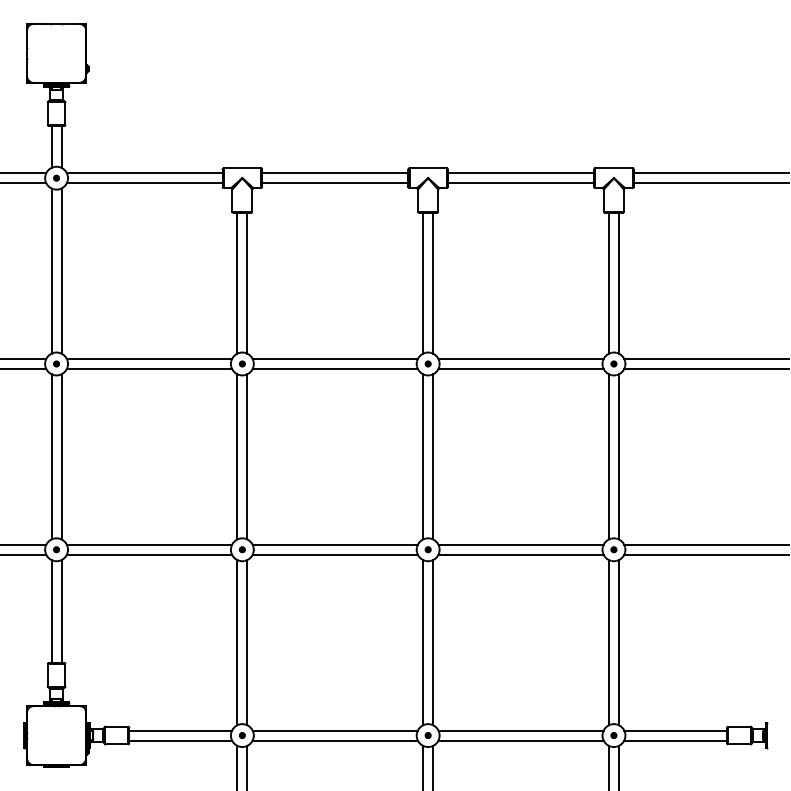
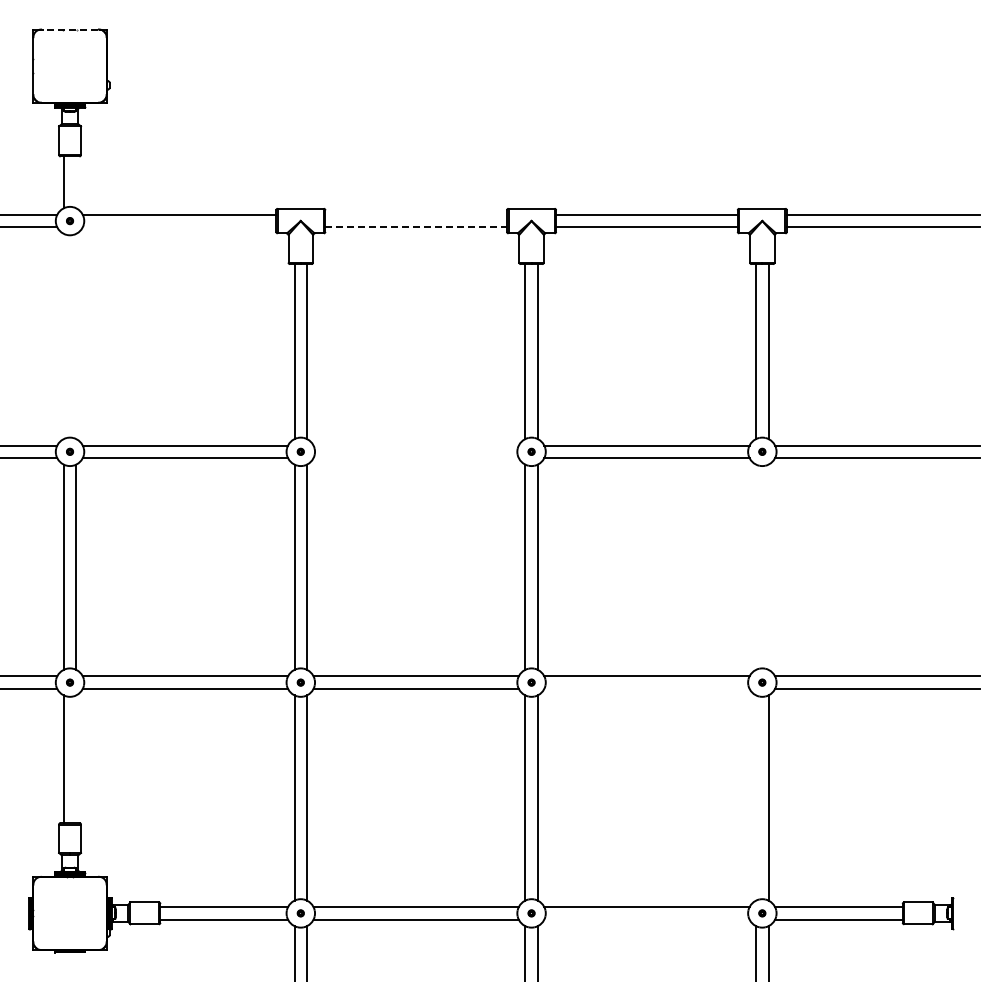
line: (56, 23) -> (69, 29), solid -> dashed
line: (61, 147) -> (76, 182), removed
line: (334, 172) -> (415, 214), removed
line: (144, 183) -> (179, 227), removed
line: (335, 183) -> (416, 227), solid -> dashed
line: (51, 271) -> (63, 336), removed
line: (61, 271) -> (76, 336), removed
line: (334, 358) -> (415, 445), removed
line: (334, 369) -> (415, 458), removed
line: (609, 456) -> (756, 566), removed
line: (618, 456) -> (768, 566), removed
line: (520, 554) -> (646, 688), removed
line: (61, 611) -> (76, 759), removed
line: (609, 642) -> (756, 797), removed
line: (520, 740) -> (646, 919), removed

